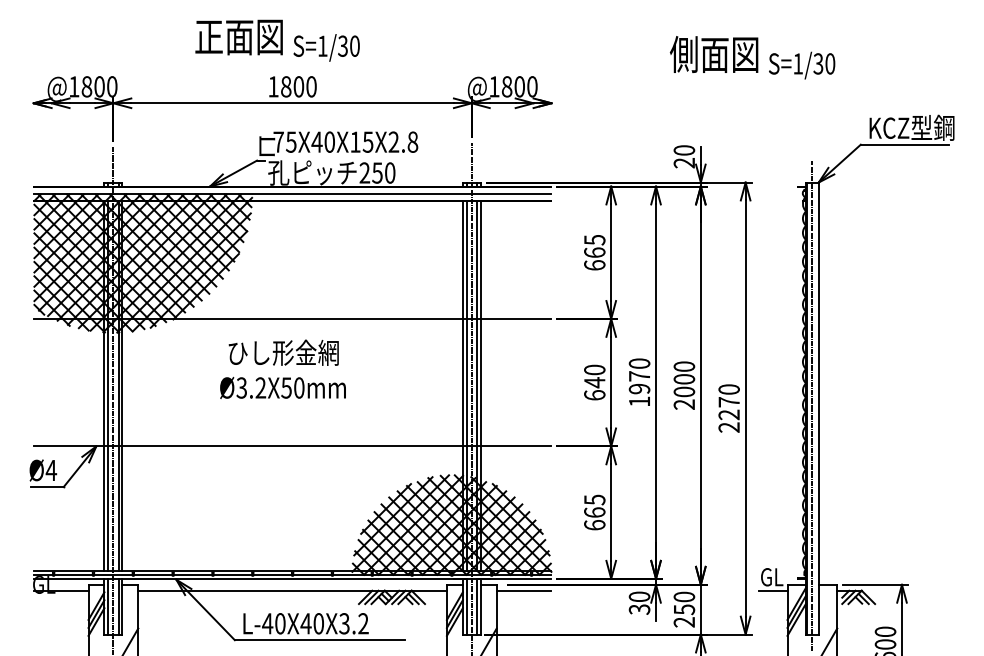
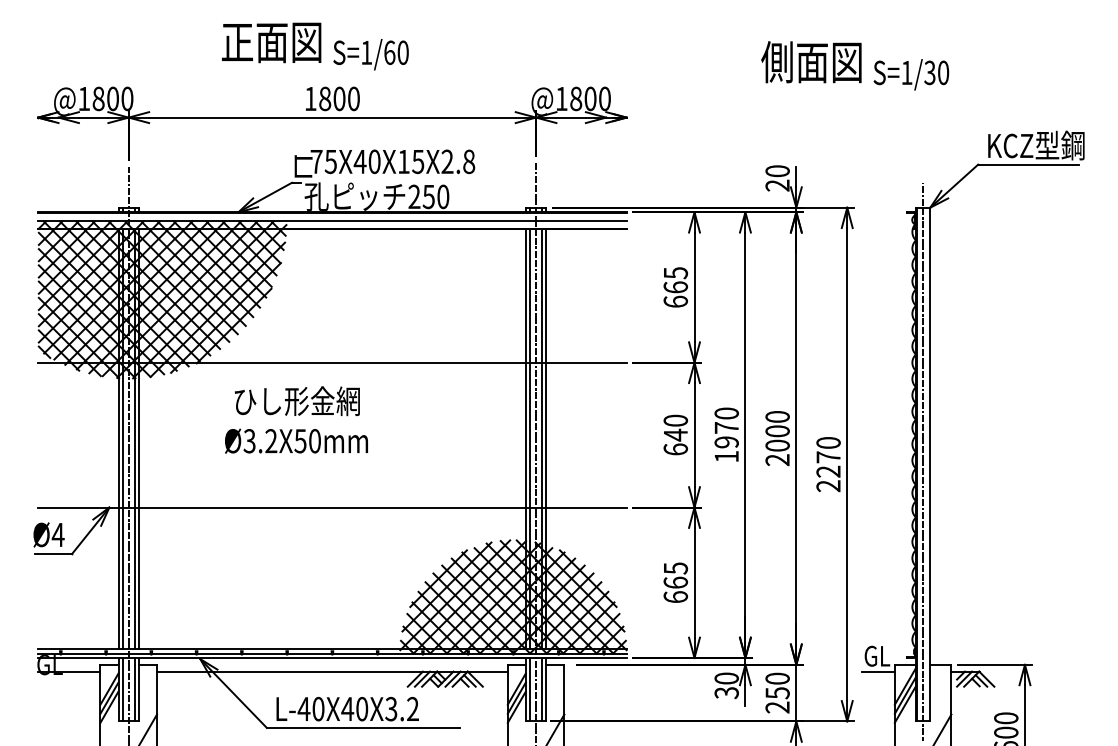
text: (343, 45) -> (390, 51), S=1/30 -> S=1/60
text: (282, 368) -> (295, 419), moved
line: (523, 590) -> (594, 671), removed

